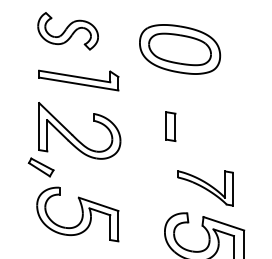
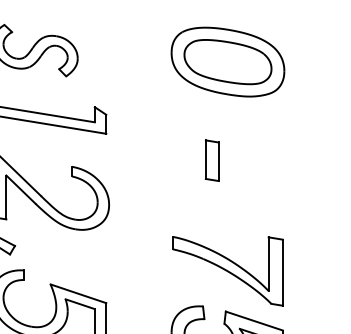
part: (180, 49) -> (228, 62), moved
part: (170, 126) -> (211, 160), moved
part: (205, 188) -> (228, 271), size x1.43

